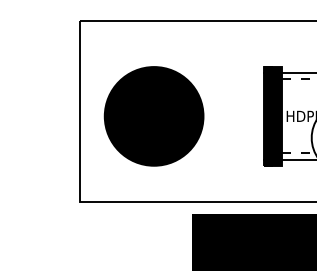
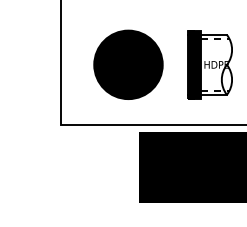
part: (154, 115) -> (128, 64), moved

